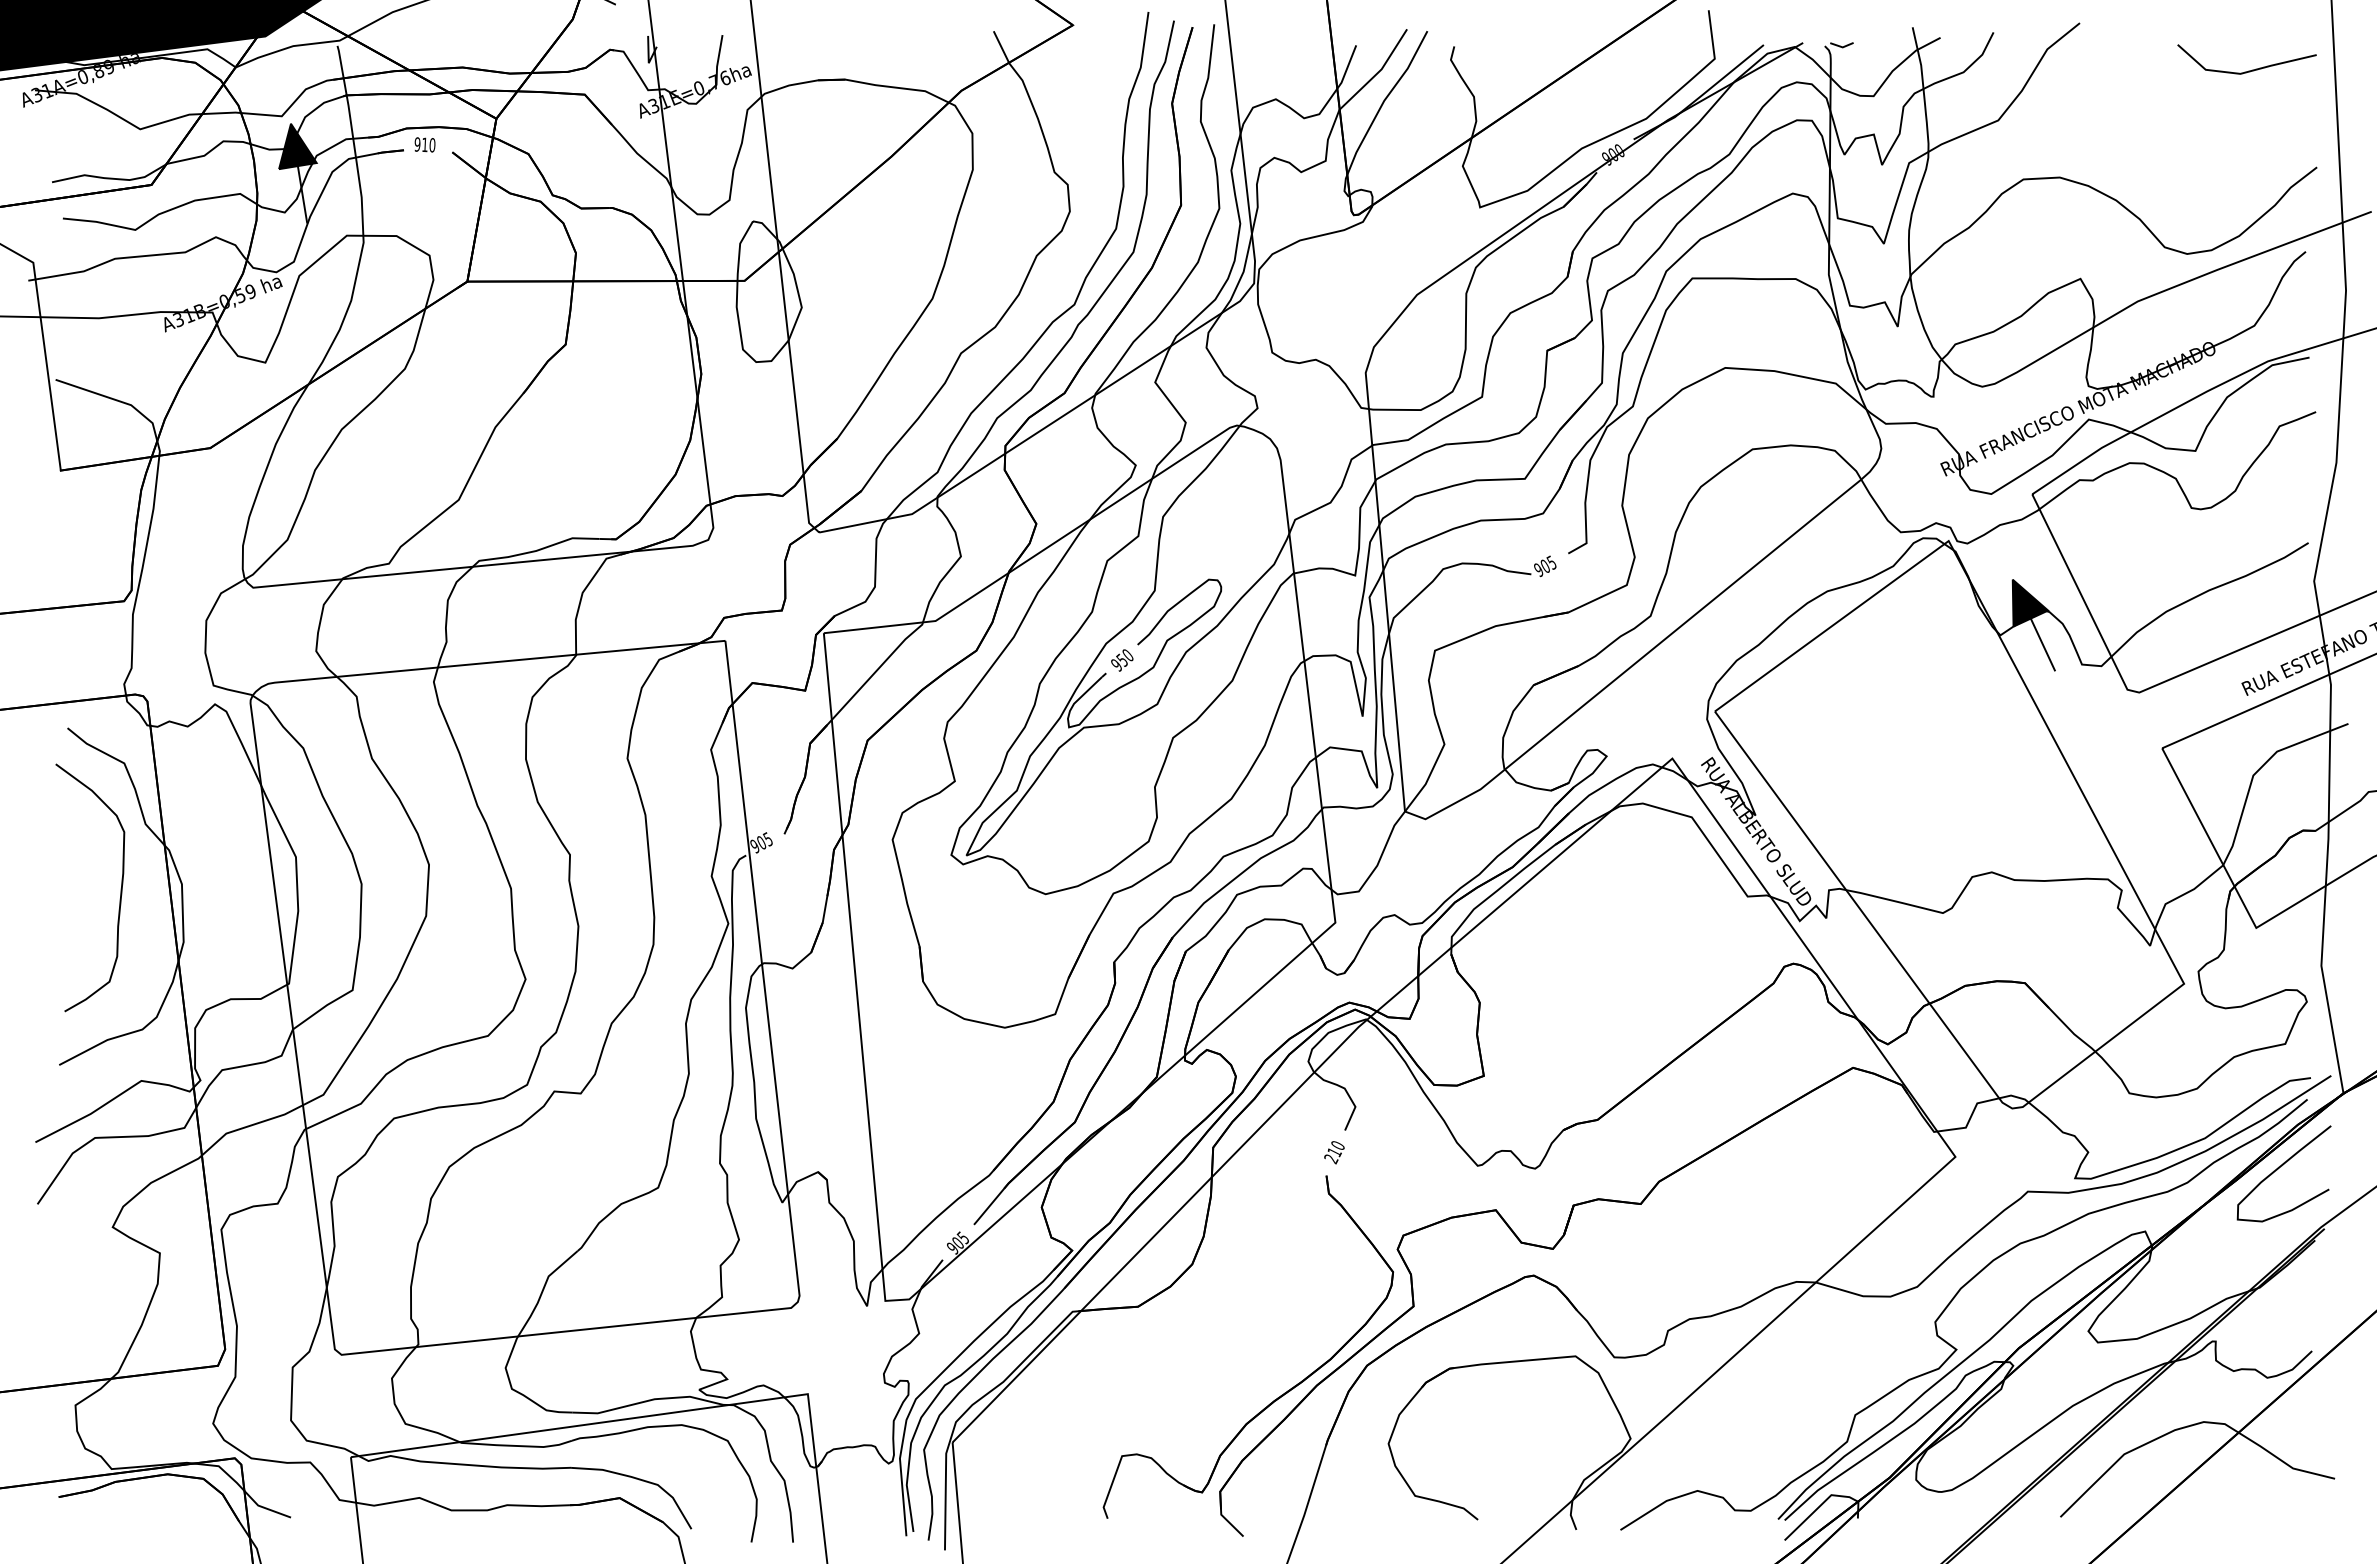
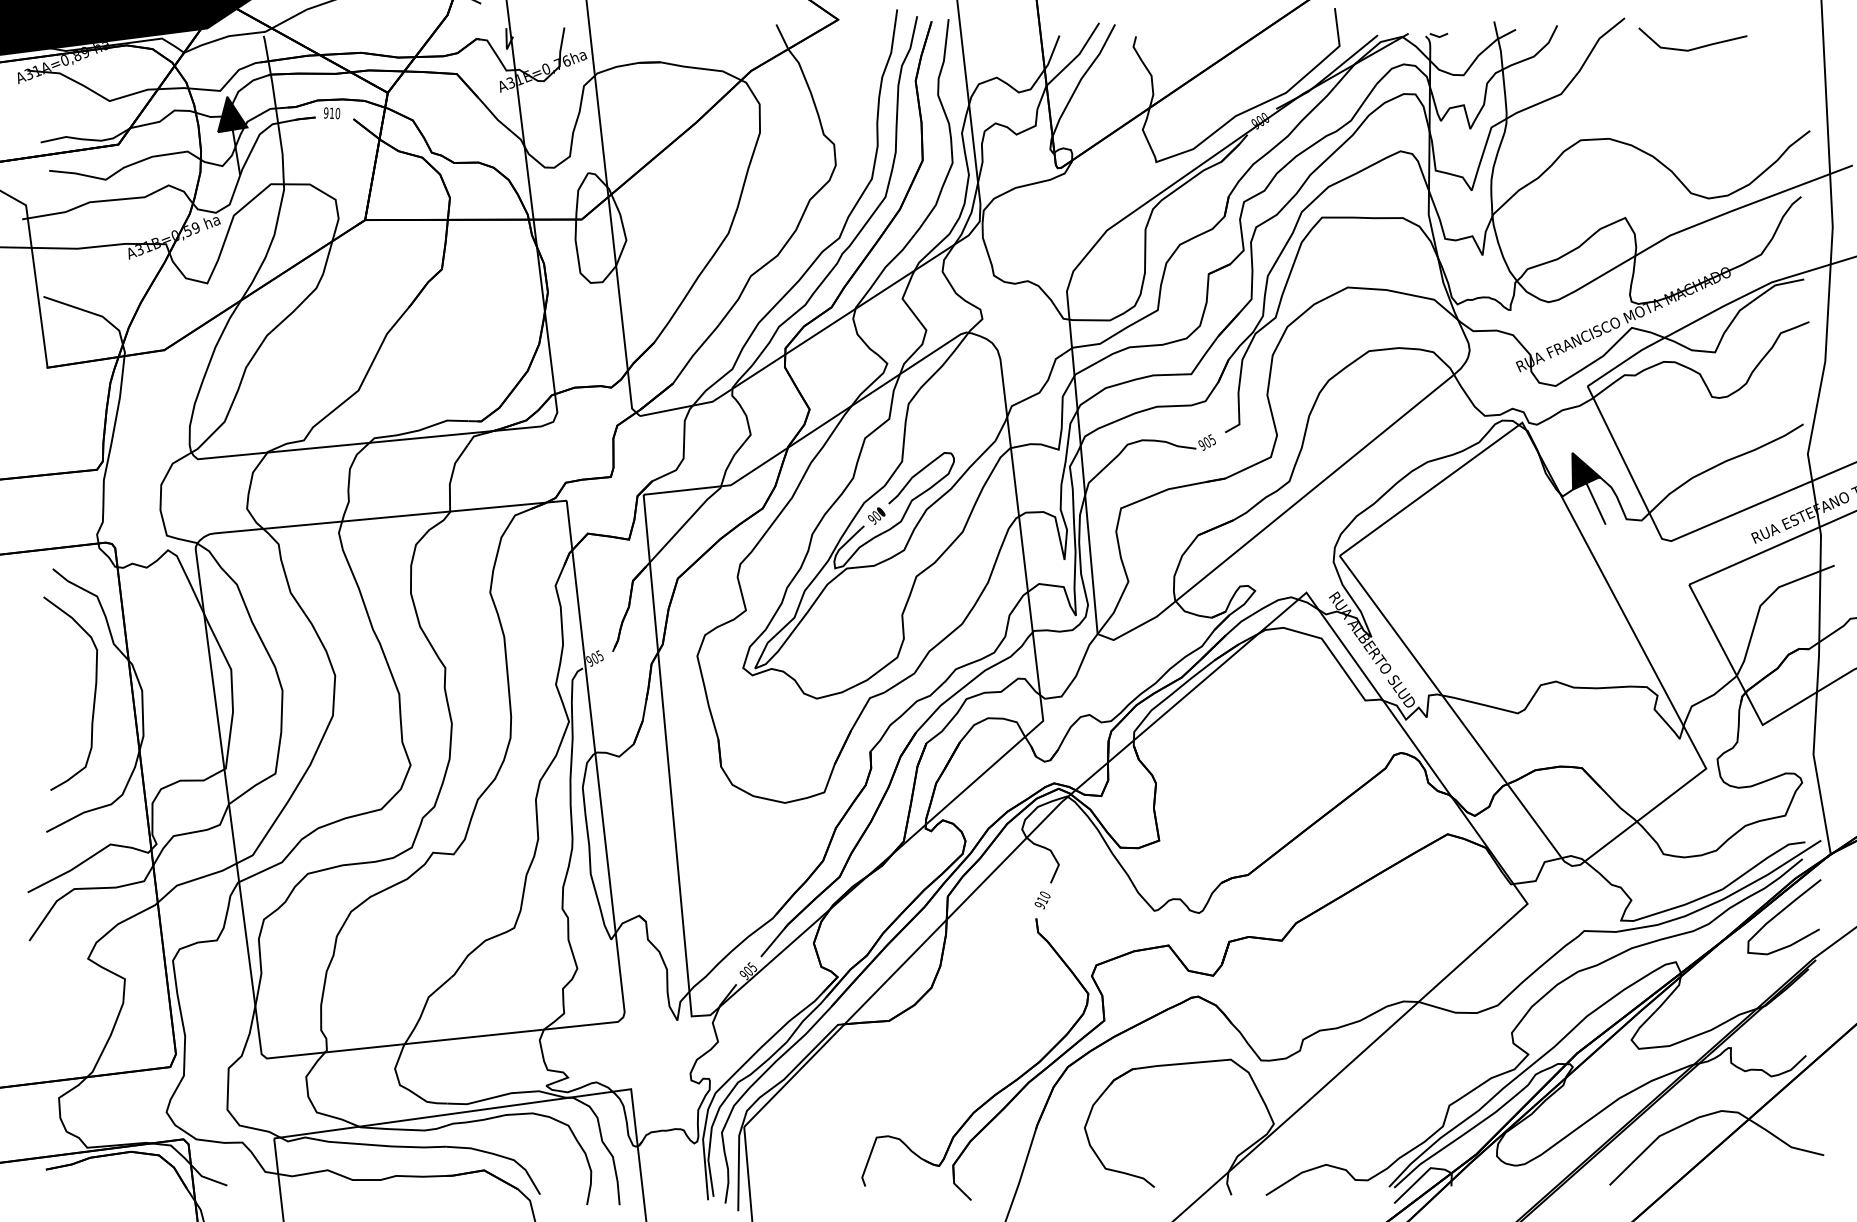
line: (2248, 70) -> (1694, 48), moved
text: (1124, 658) -> (878, 514), 950 -> 900
text: (1331, 1159) -> (1040, 905), 210 -> 910

